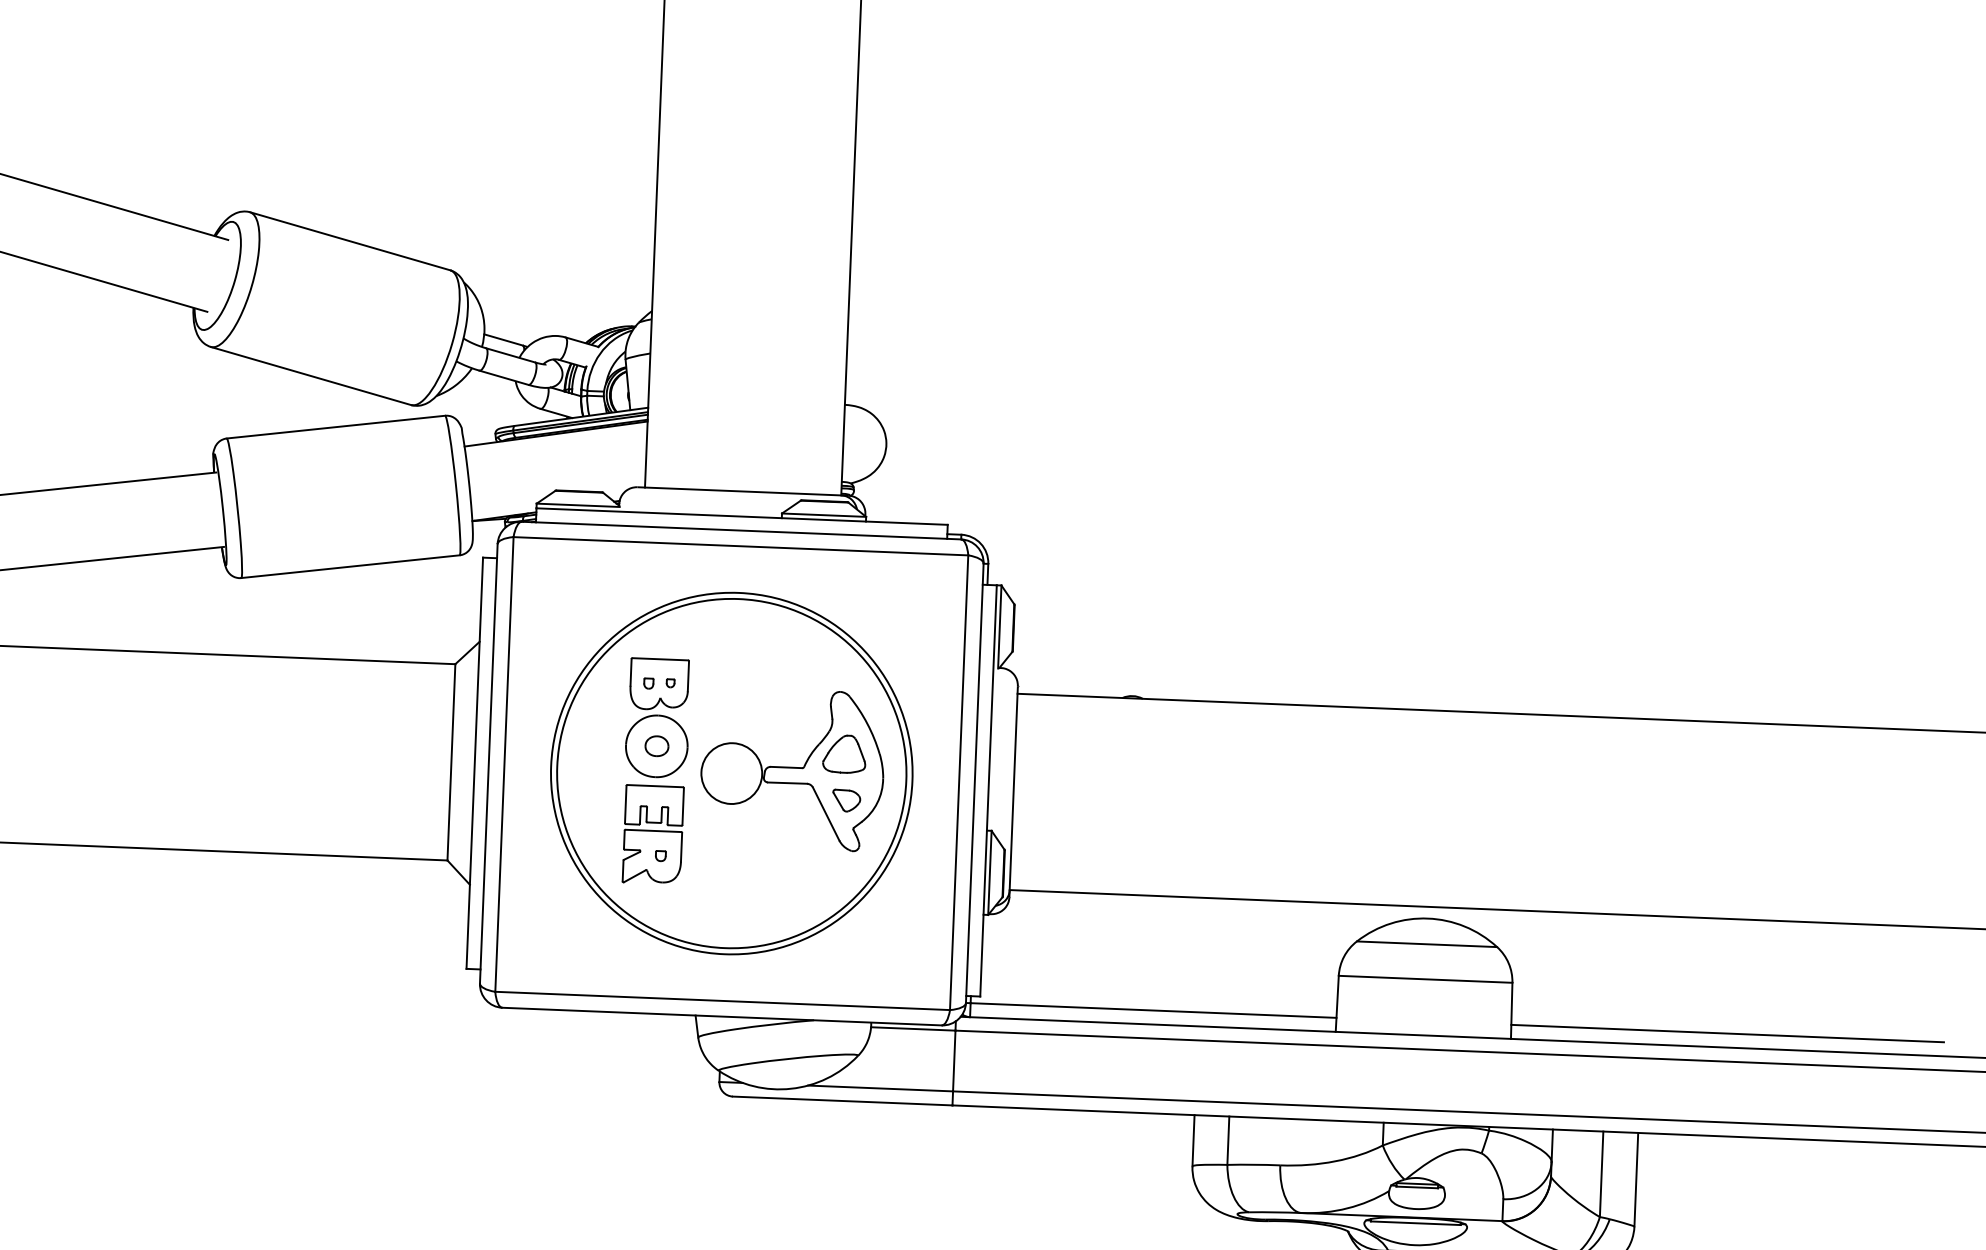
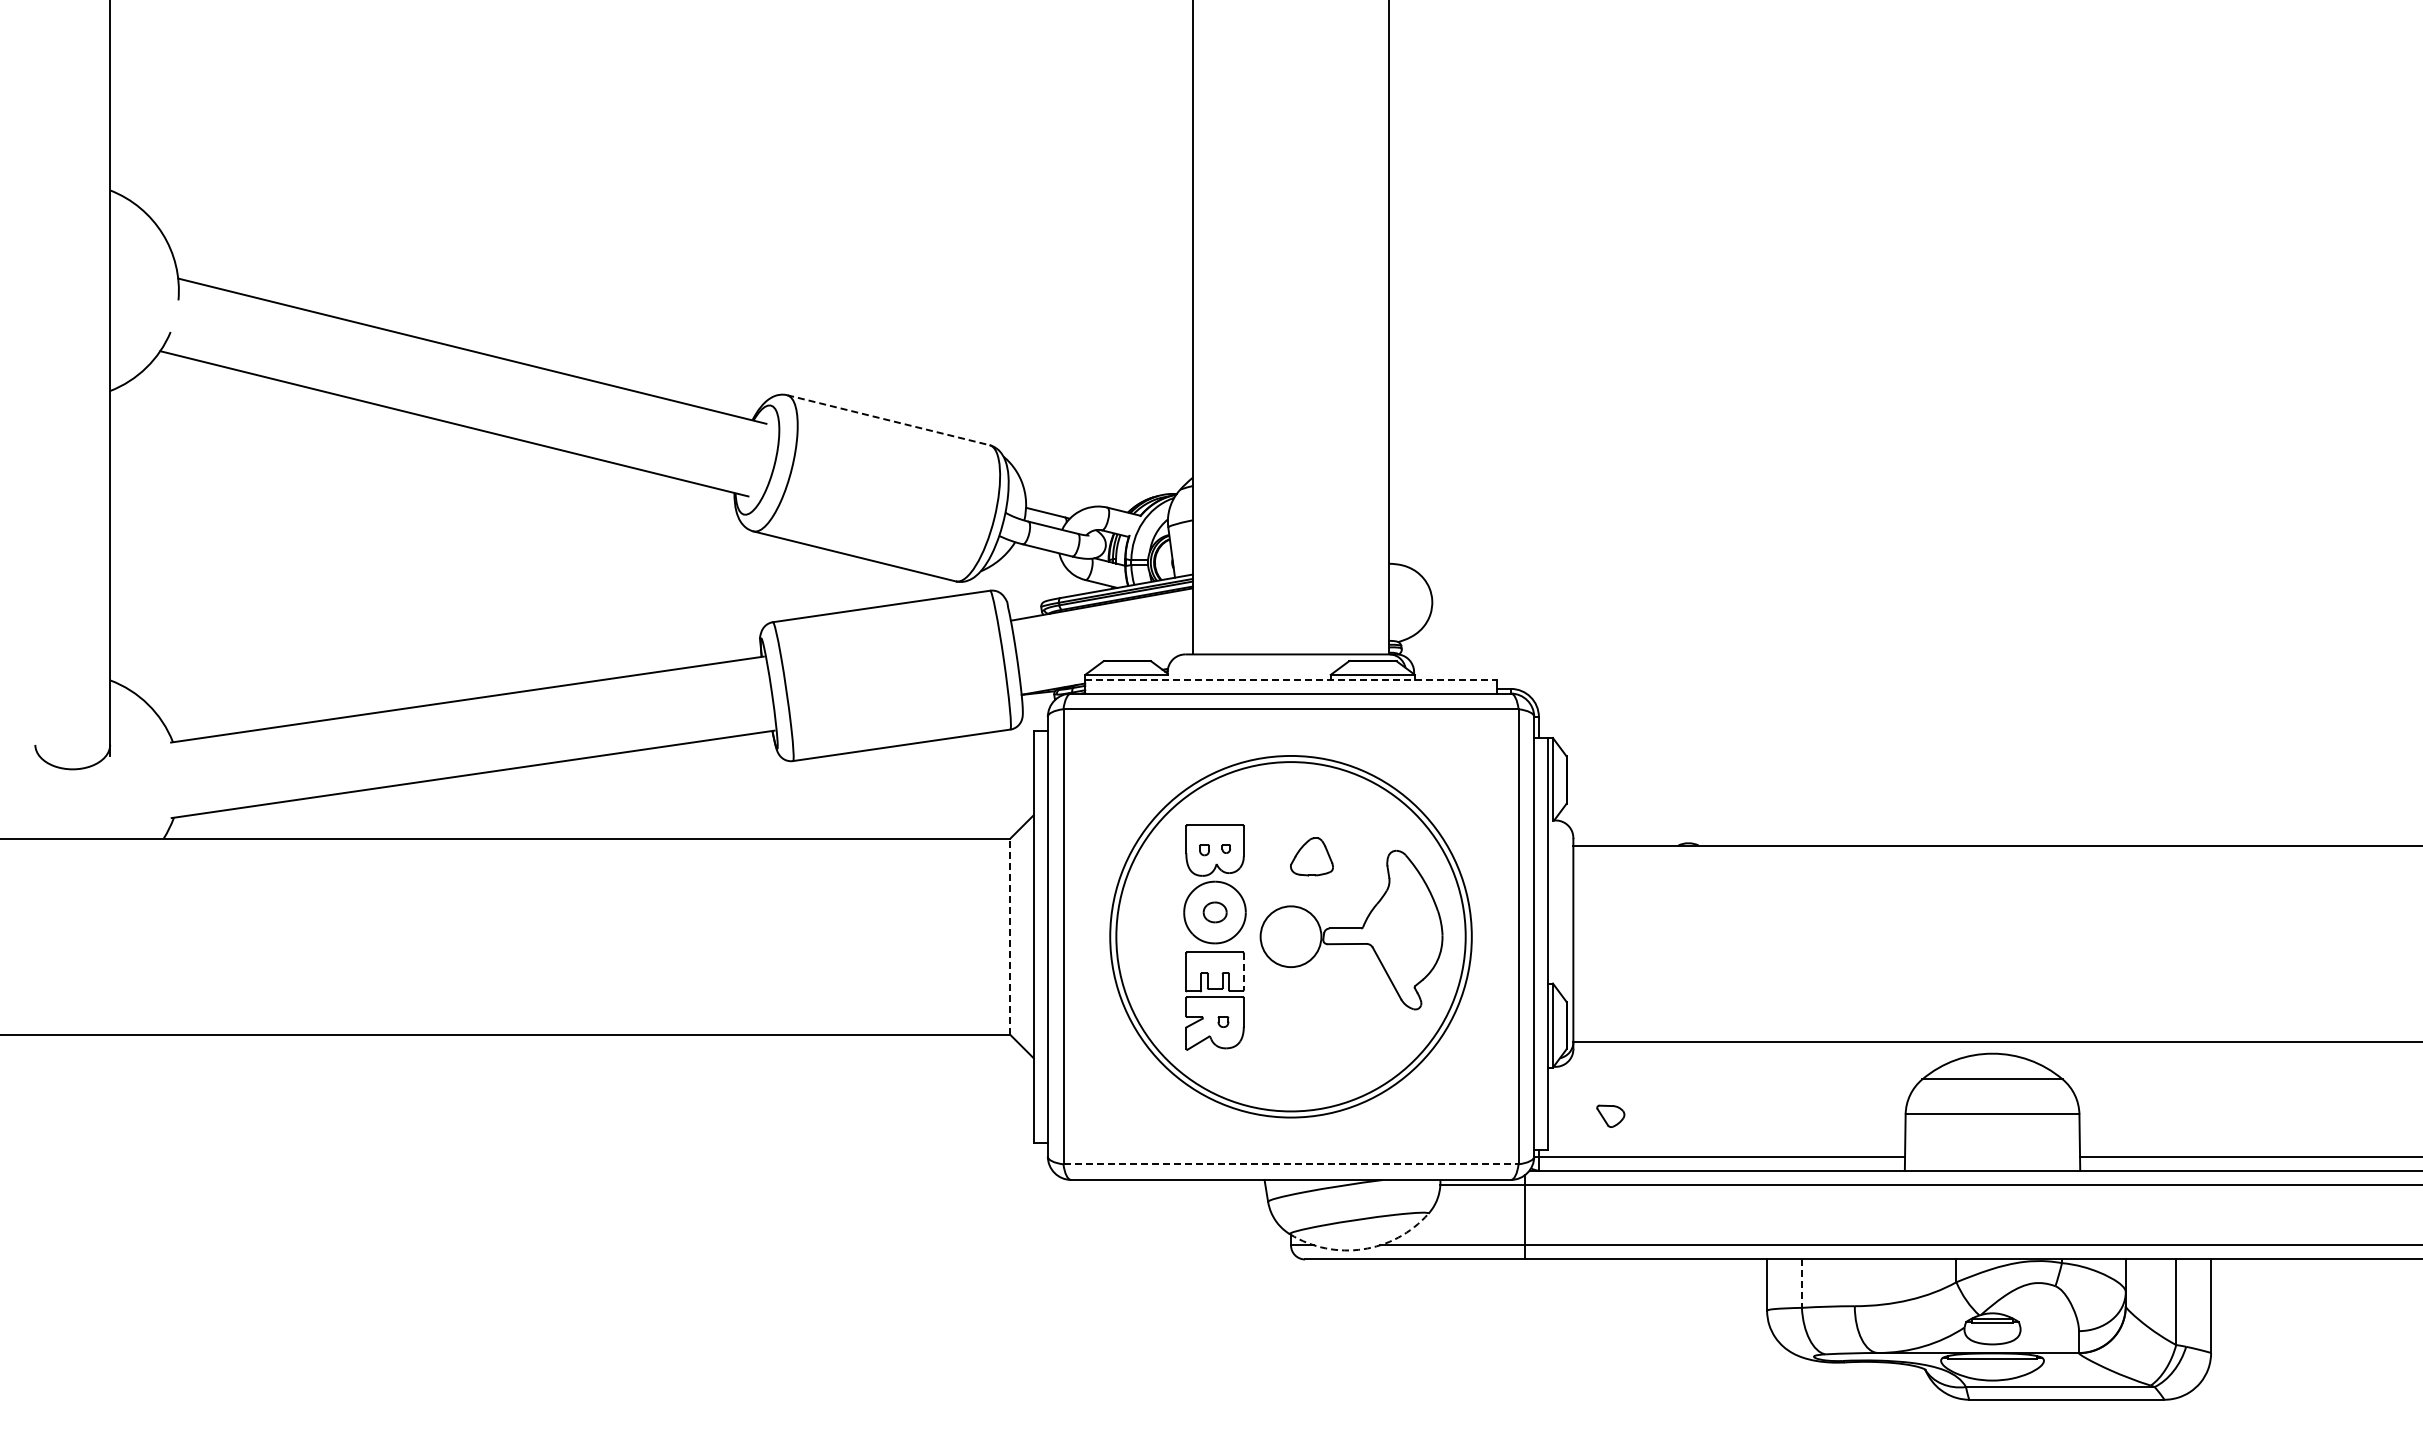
line: (350, 241) -> (888, 420), solid -> dashed
line: (742, 516) -> (1291, 679), solid -> dashed
part: (844, 753) -> (1311, 856), moved
line: (451, 762) -> (1010, 936), solid -> dashed
part: (846, 799) -> (1610, 1115), moved
line: (682, 807) -> (1243, 972), solid -> dashed
line: (723, 1001) -> (1291, 1164), solid -> dashed
arc: (790, 1088) -> (1362, 1249), solid -> dashed
line: (1227, 1141) -> (1801, 1284), solid -> dashed

